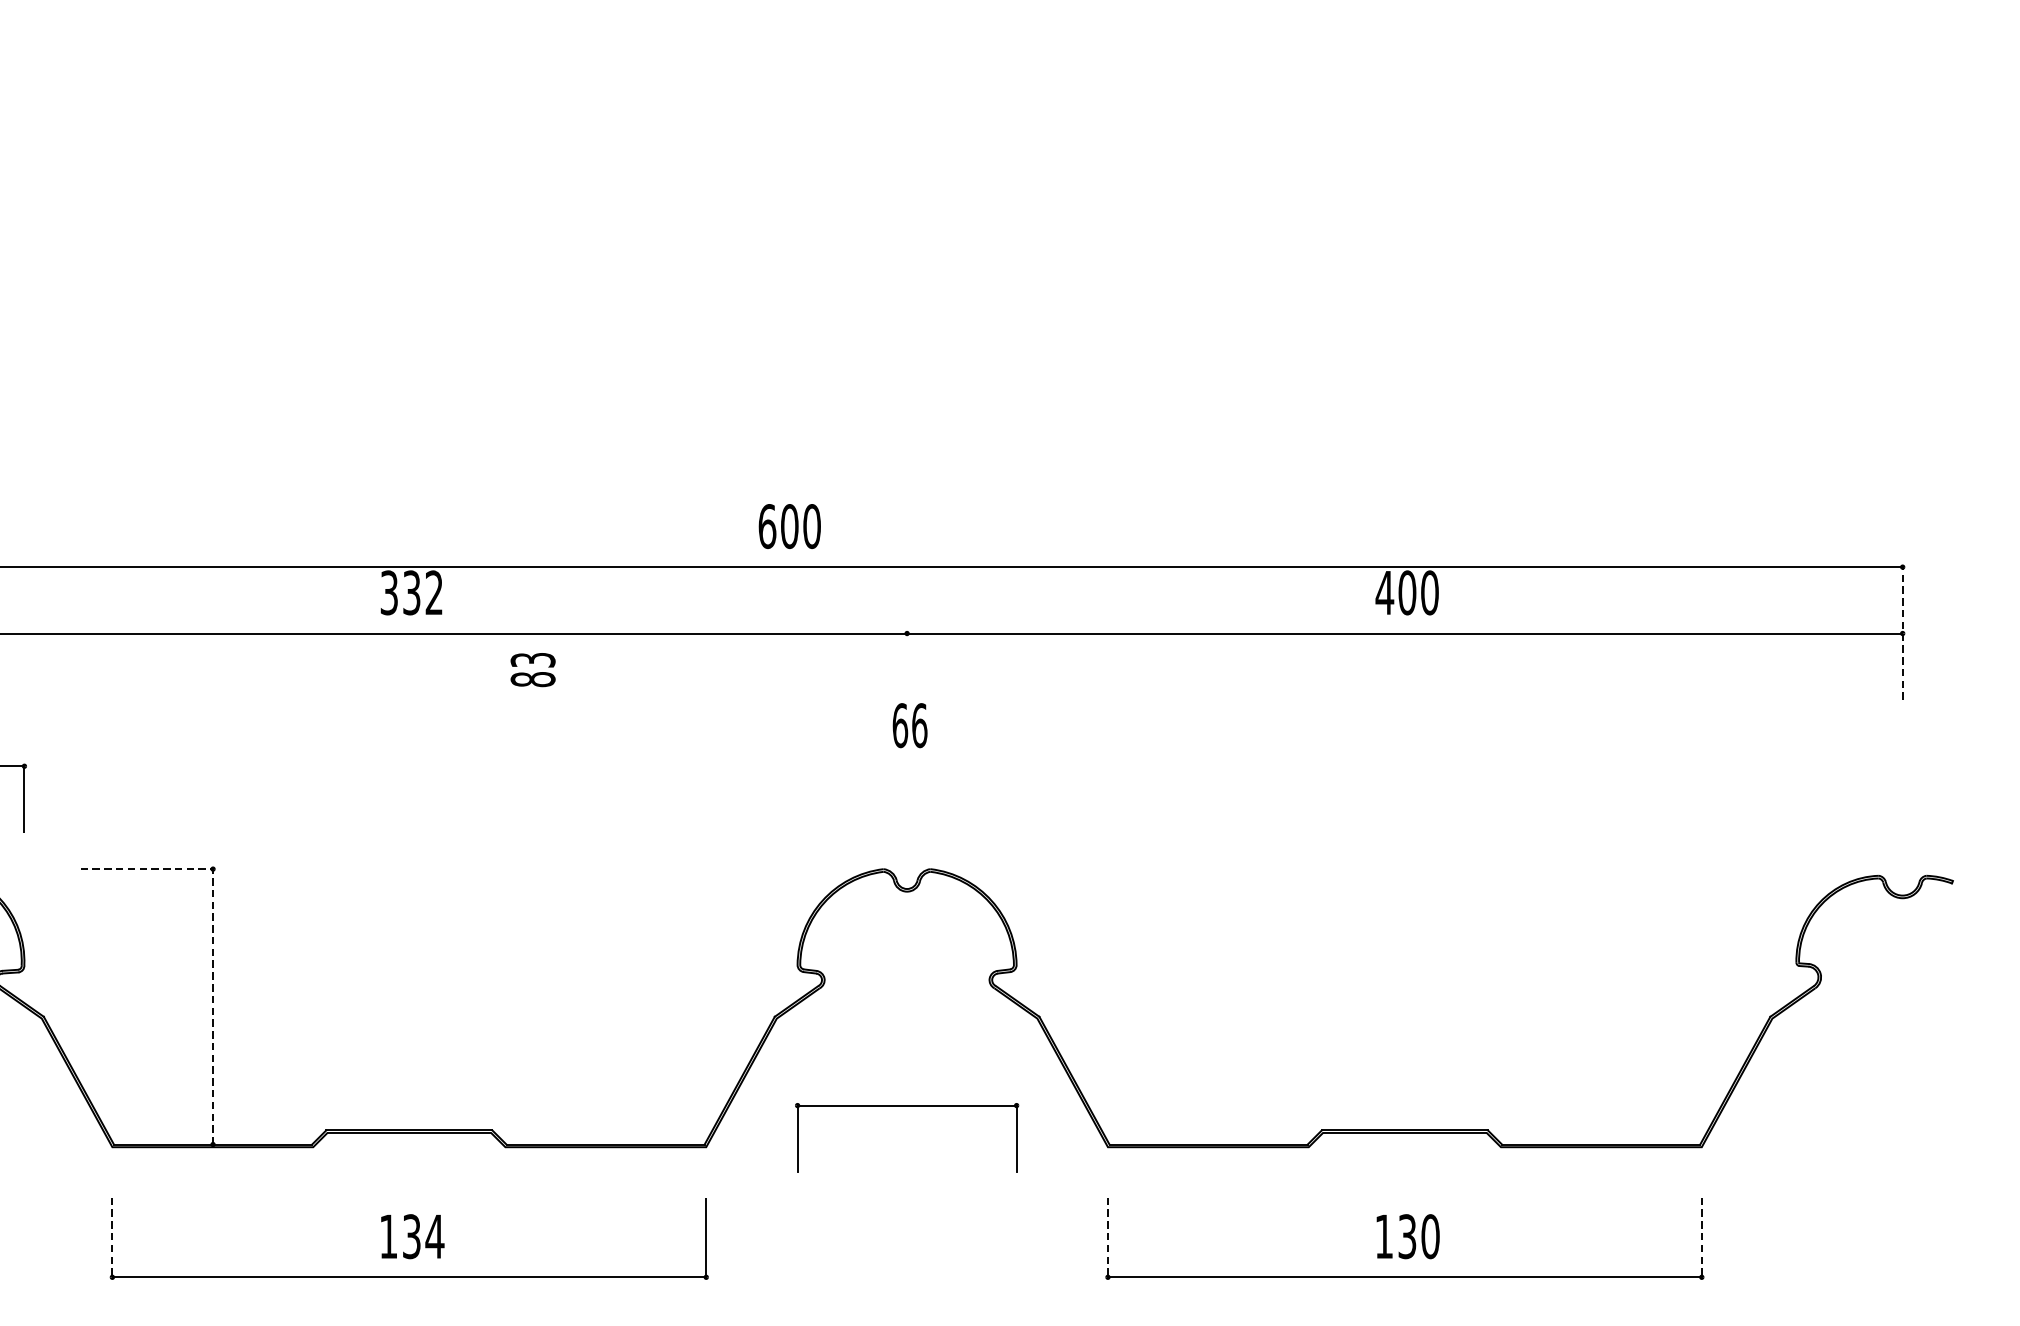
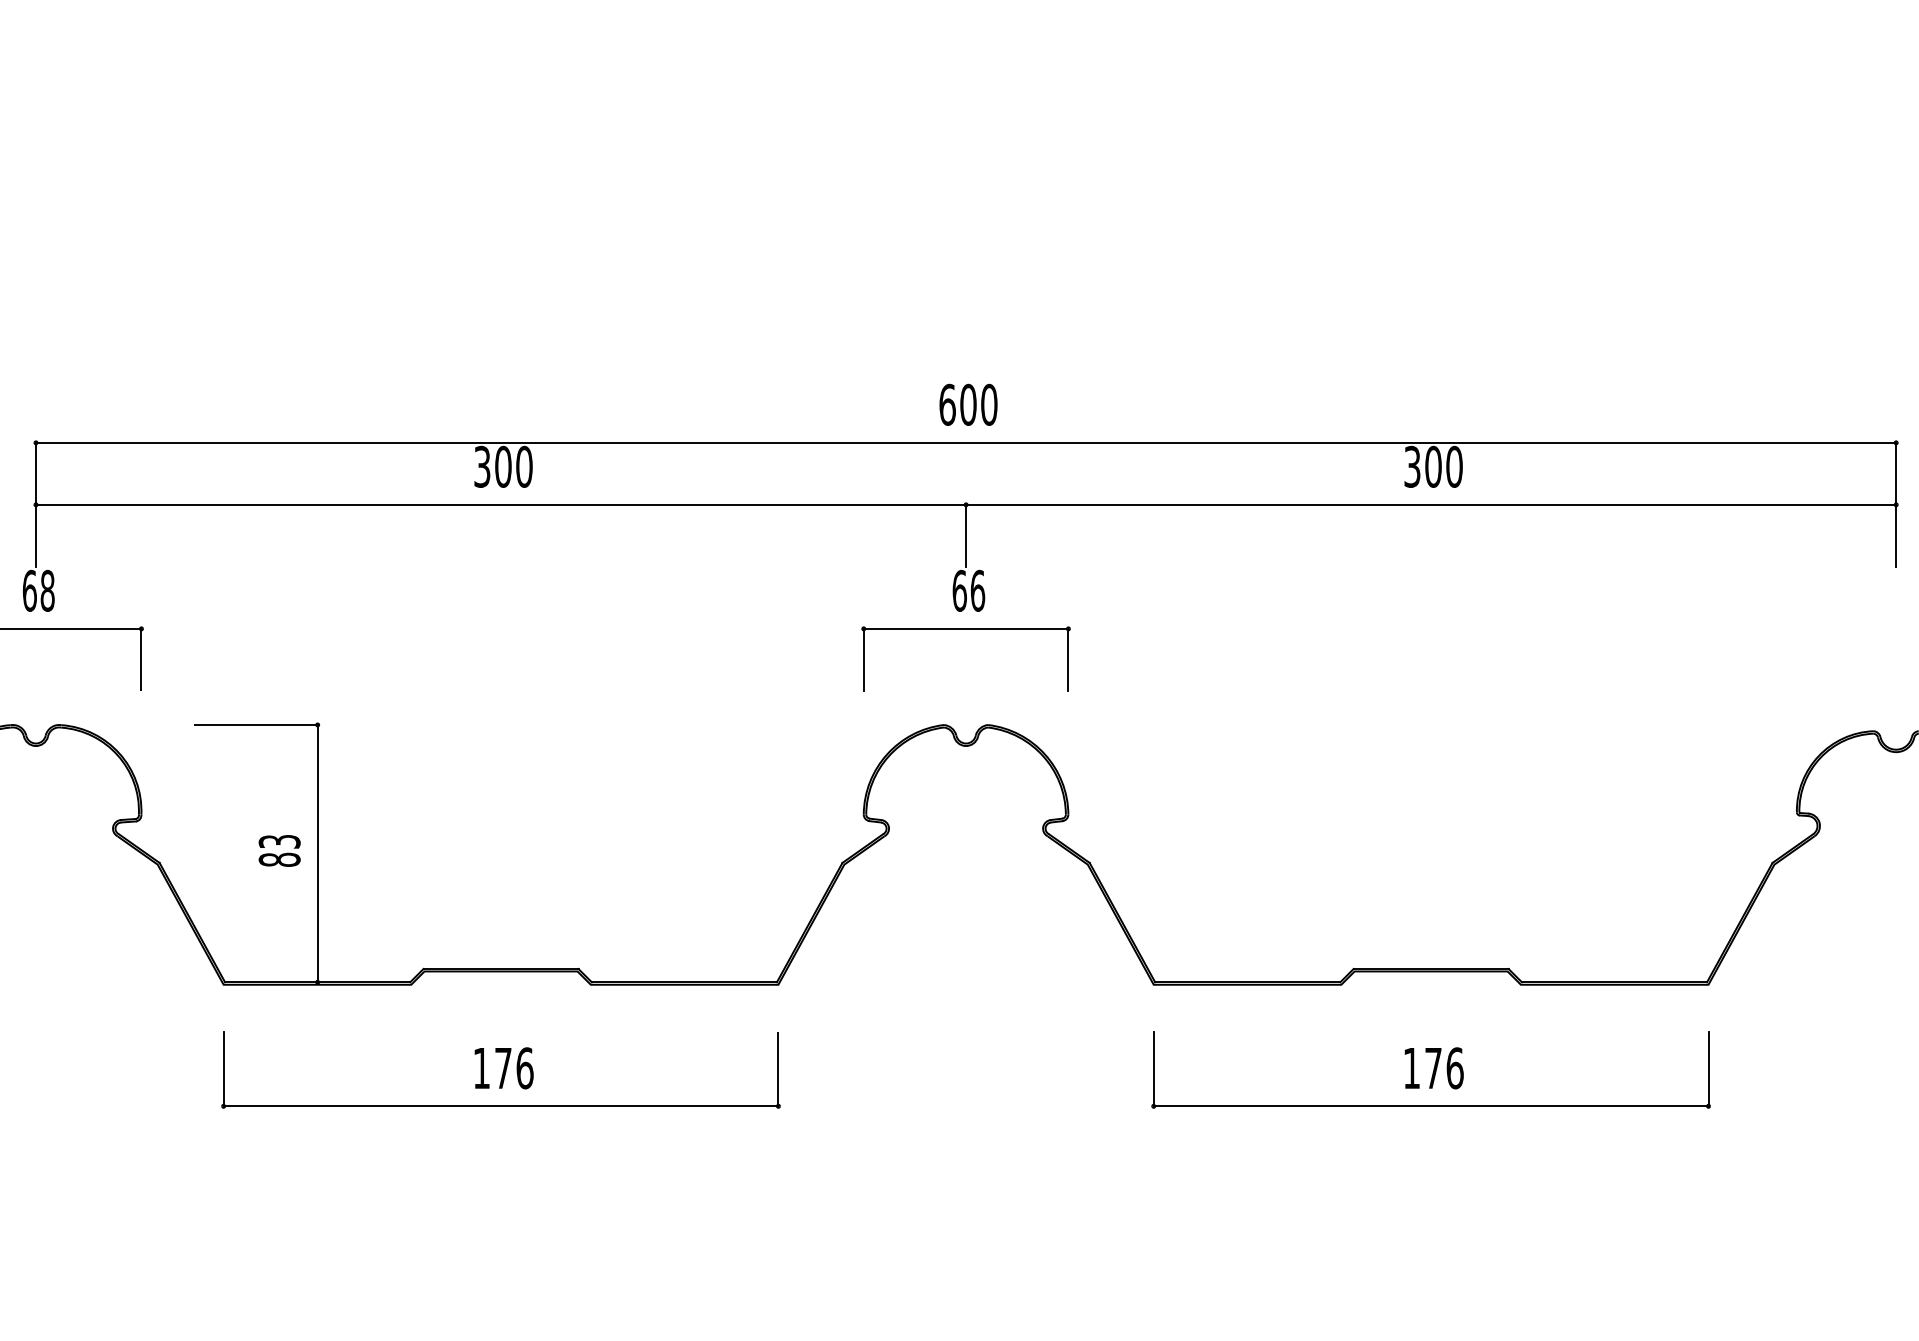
text: (789, 526) -> (968, 404), moved
text: (422, 592) -> (513, 466), 332 -> 300
text: (1384, 592) -> (1412, 466), 400 -> 300
line: (1903, 633) -> (1896, 504), dashed -> solid
line: (907, 666) -> (966, 535), added
text: (532, 669) -> (279, 850), moved
line: (212, 939) -> (317, 790), dashed -> solid
part: (906, 1106) -> (965, 629), moved
text: (423, 1236) -> (514, 1068), 134 -> 176
text: (1419, 1236) -> (1444, 1068), 130 -> 176
line: (112, 1237) -> (223, 1069), dashed -> solid
line: (1107, 1237) -> (1153, 1069), dashed -> solid
line: (1701, 1237) -> (1708, 1069), dashed -> solid

